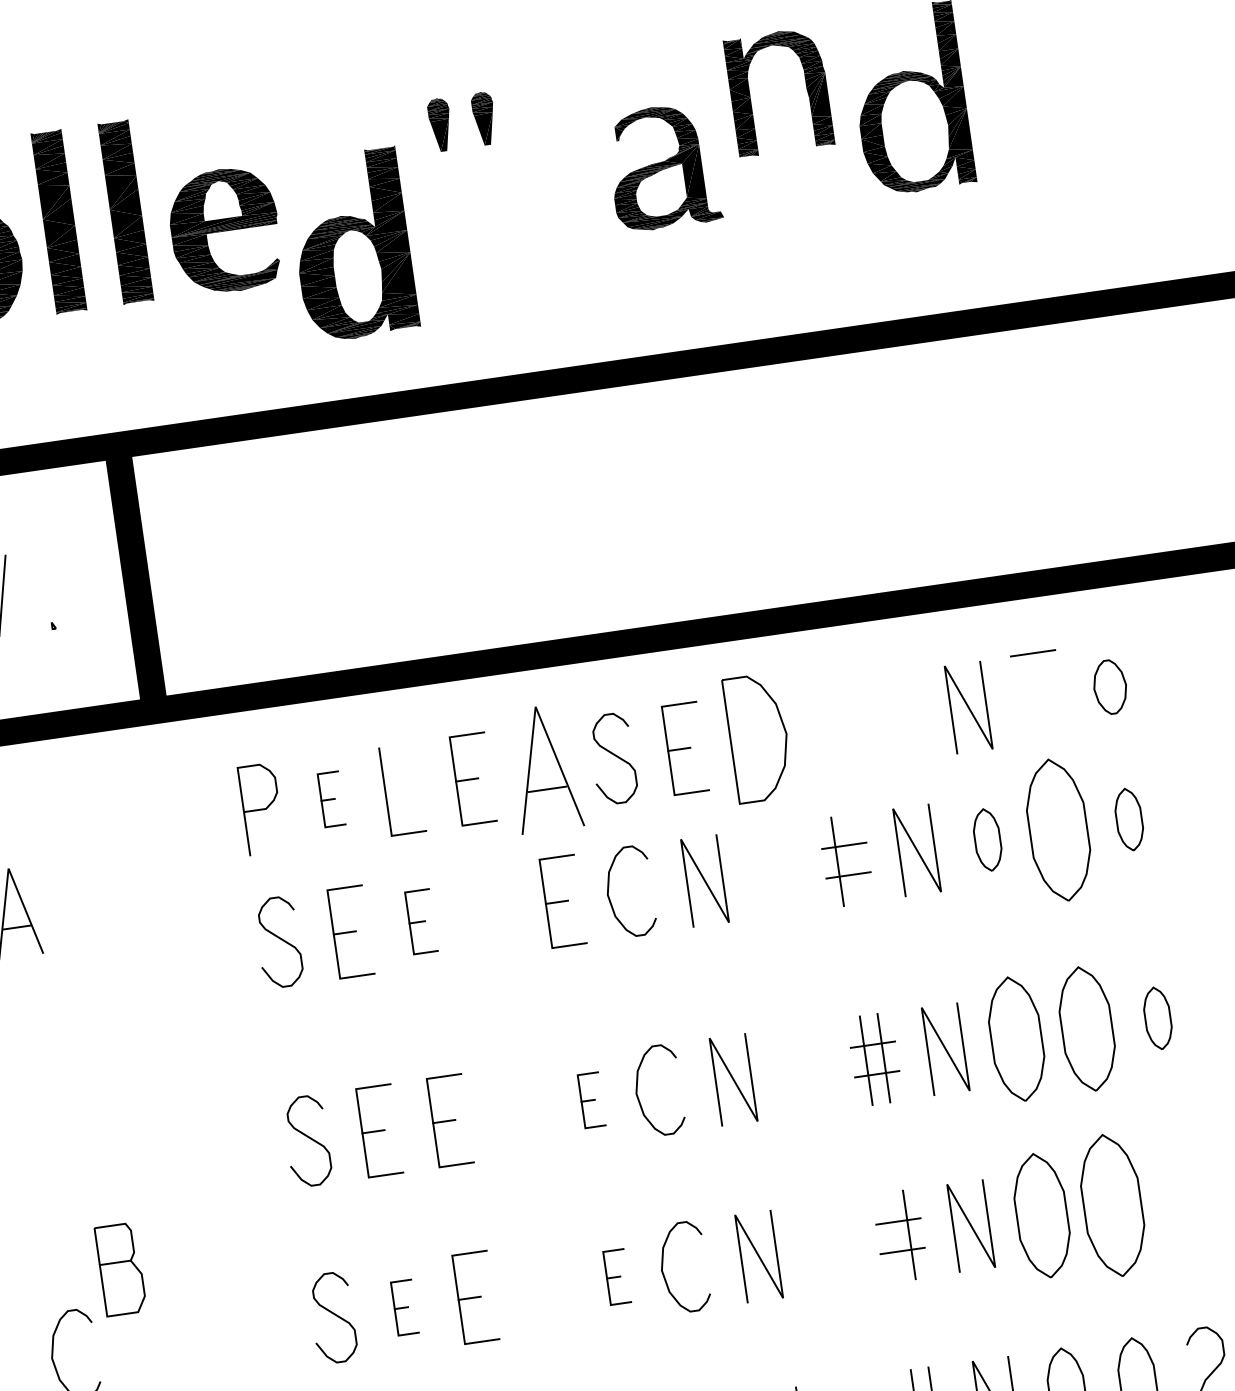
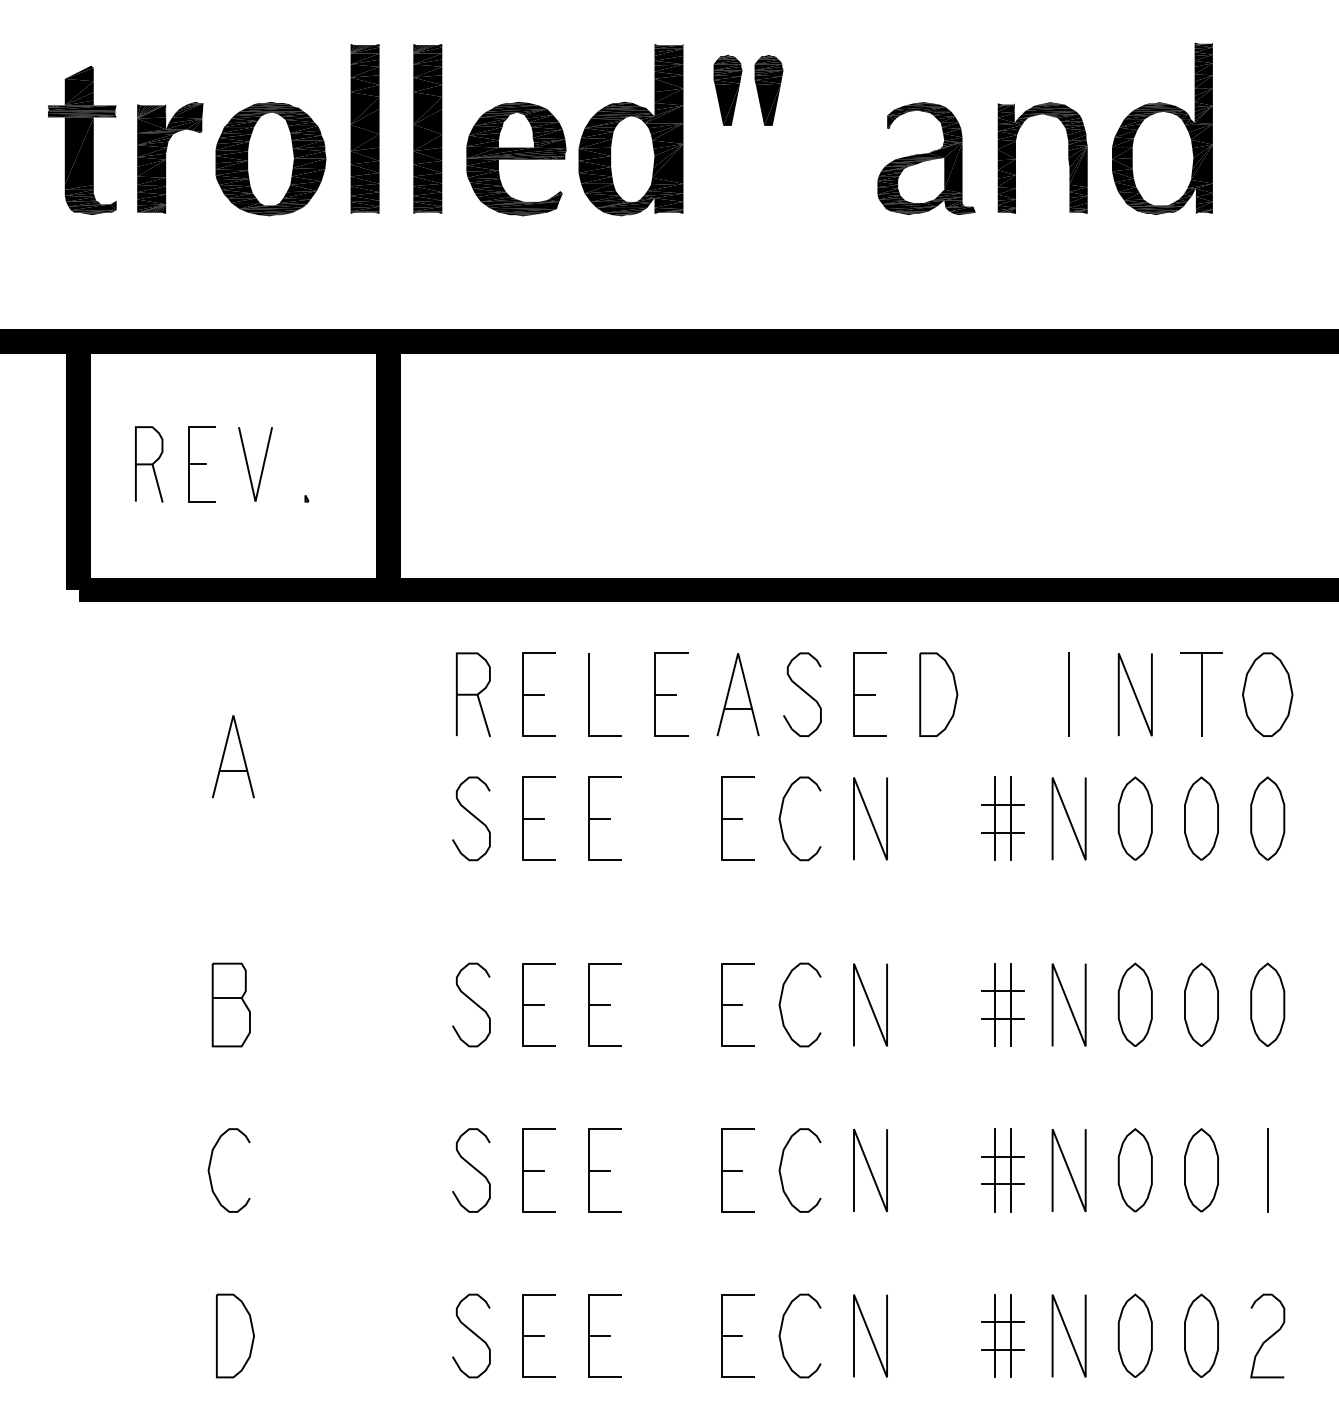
part: (806, 87) -> (1068, 157), moved
part: (483, 118) -> (768, 90), size x1.43
part: (440, 125) -> (727, 90), size x1.43
part: (351, 245) -> (630, 130), moved
part: (1109, 687) -> (1267, 694), size x1.67
line: (1039, 697) -> (1201, 694), added
line: (898, 717) -> (1069, 694), added
part: (758, 737) -> (938, 694), size x0.71
part: (543, 768) -> (737, 694), size x0.71
part: (331, 799) -> (538, 694), size x1.67
part: (1128, 819) -> (1267, 818), size x1.43
part: (1058, 829) -> (1201, 818), size x0.62
line: (275, 830) -> (483, 715), added
part: (986, 839) -> (1134, 818), size x1.43
line: (855, 858) -> (1011, 818), added
part: (420, 921) -> (604, 818), size x1.43
part: (1157, 1018) -> (1267, 1004), size x1.43
part: (1087, 1028) -> (1201, 1004), size x0.71
part: (1015, 1038) -> (1134, 1004), size x0.71
part: (591, 1099) -> (737, 1004), size x1.67
line: (1183, 1195) -> (1267, 1170), added
part: (1112, 1205) -> (1201, 1170), size x0.62
part: (1041, 1215) -> (1134, 1170), size x0.71
line: (891, 1237) -> (994, 1170), added
part: (119, 1269) -> (230, 1004), moved
part: (617, 1277) -> (737, 1170), size x1.67
part: (404, 1307) -> (538, 1170), size x1.67

